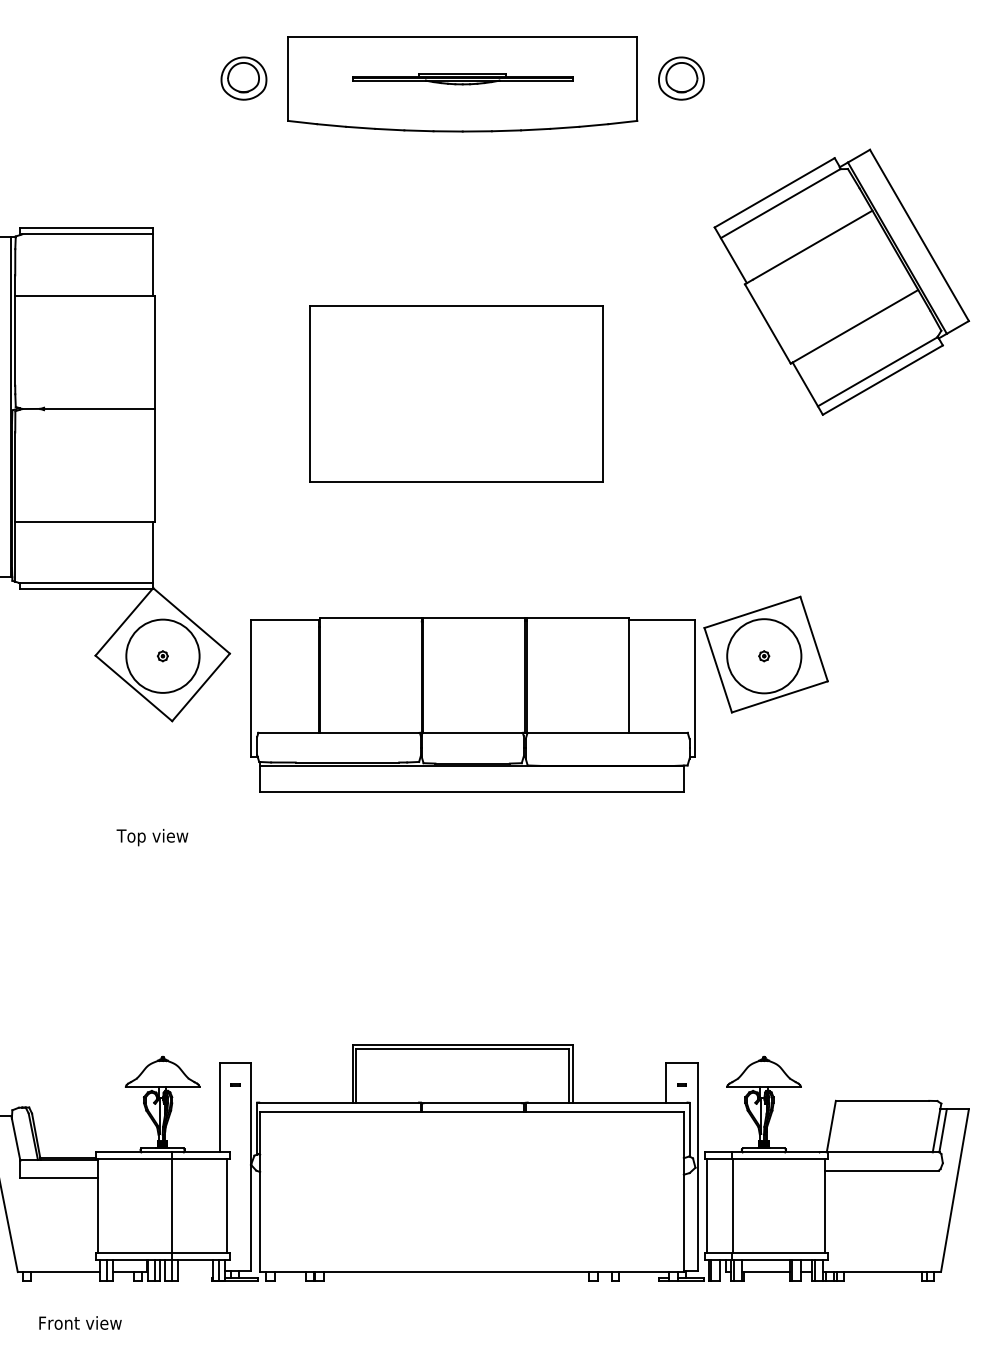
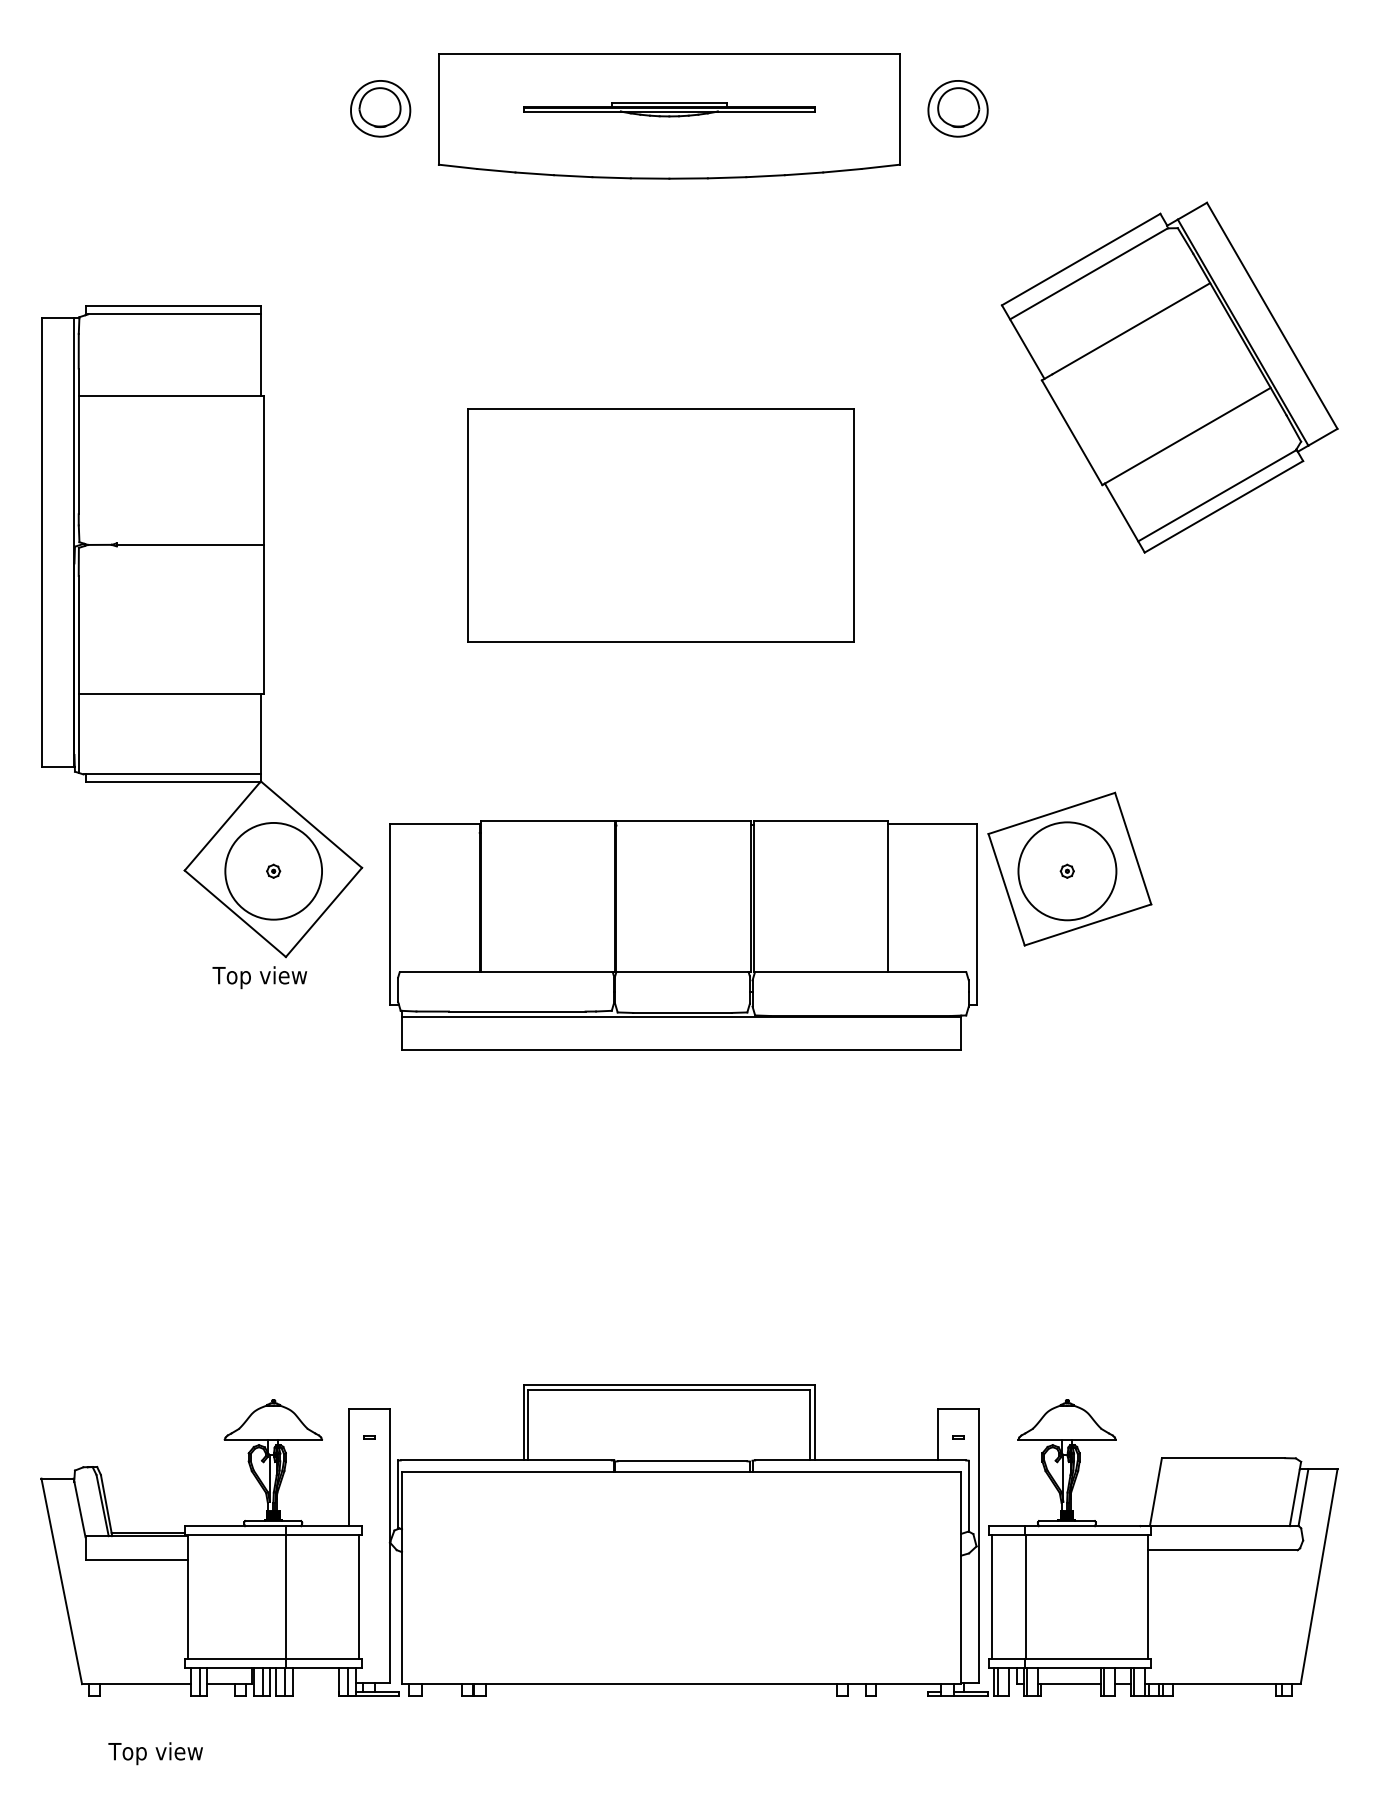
text: (152, 837) -> (259, 977), moved
text: (79, 1324) -> (163, 1753), Front view -> Top view

